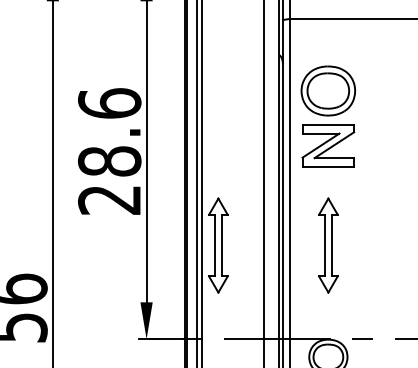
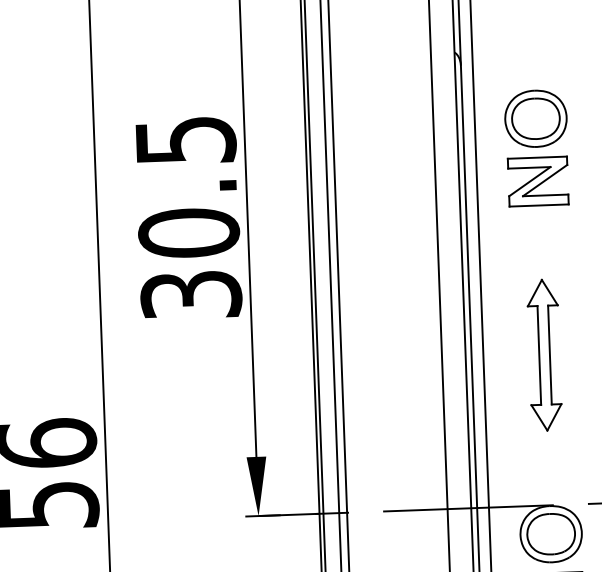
part: (328, 115) -> (537, 146), size x0.71
text: (109, 151) -> (188, 217), 28.6 -> 30.5
part: (218, 245) -> (368, 361), removed

